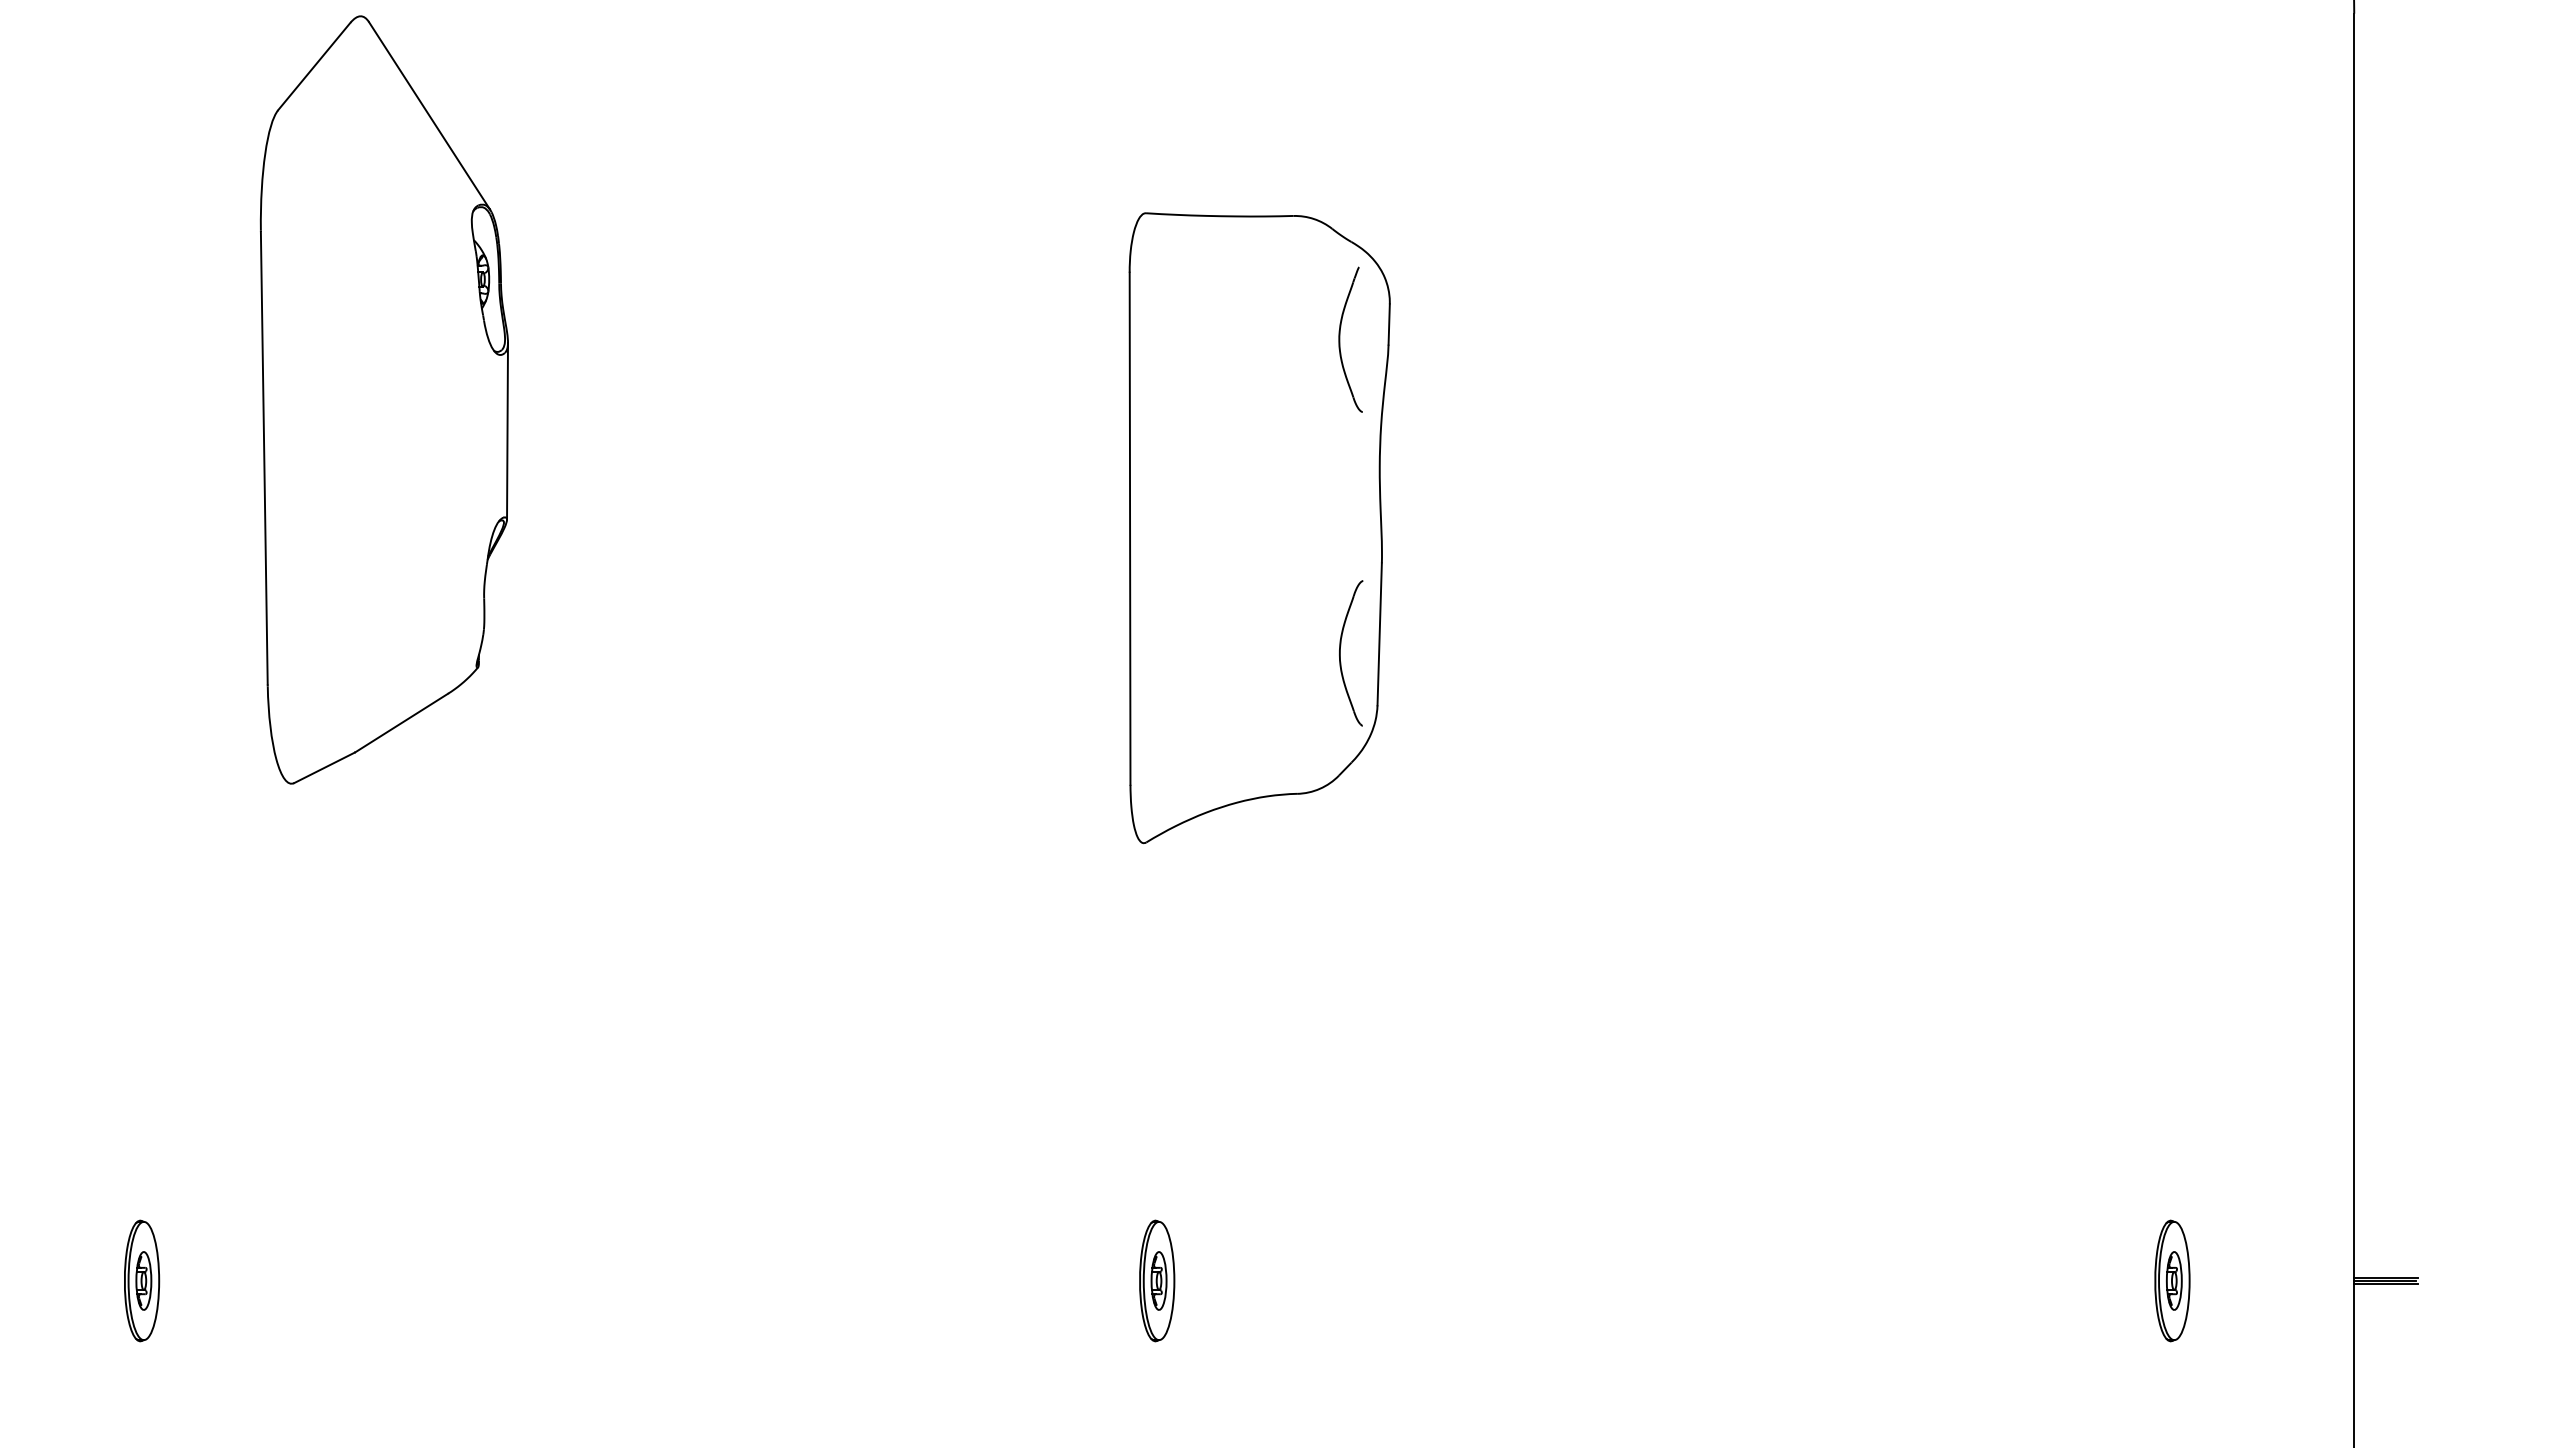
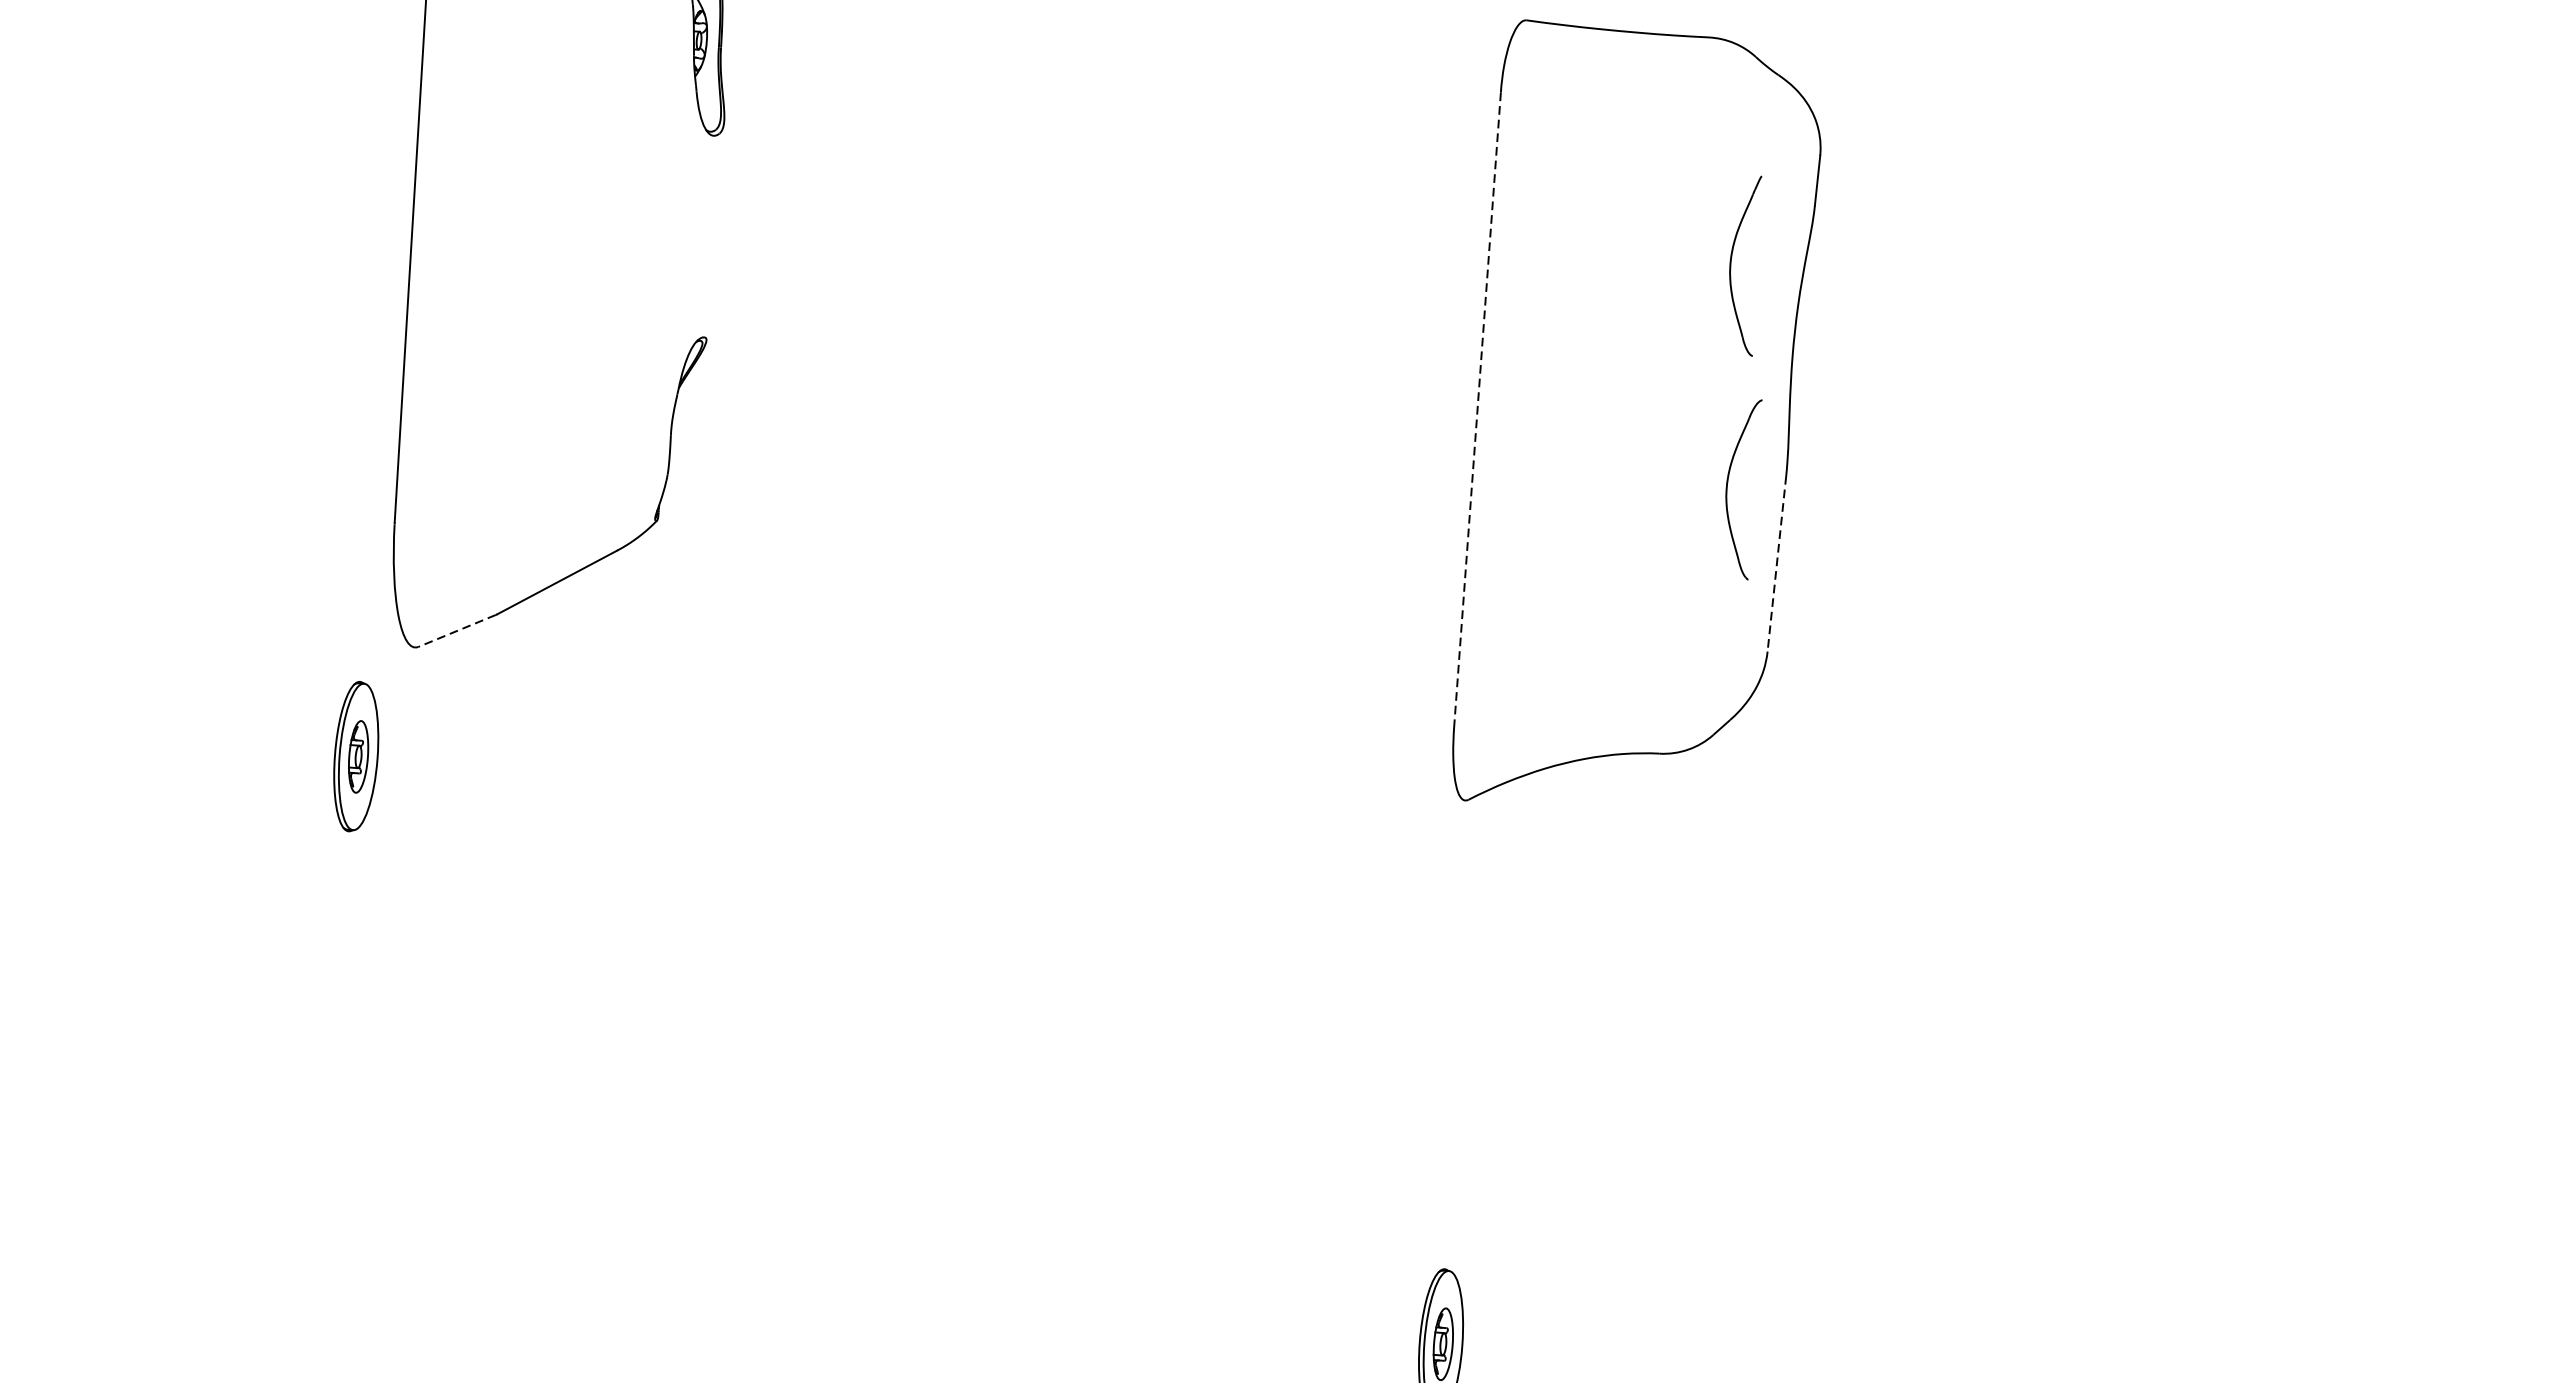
part: (1340, 339) -> (1731, 264), moved
line: (507, 430) -> (715, 230), removed
line: (1130, 529) -> (1477, 410), solid -> dashed
line: (1379, 634) -> (1776, 563), solid -> dashed
part: (1340, 653) -> (1727, 487), moved
line: (324, 767) -> (457, 630), solid -> dashed
part: (142, 1280) -> (356, 756), moved

